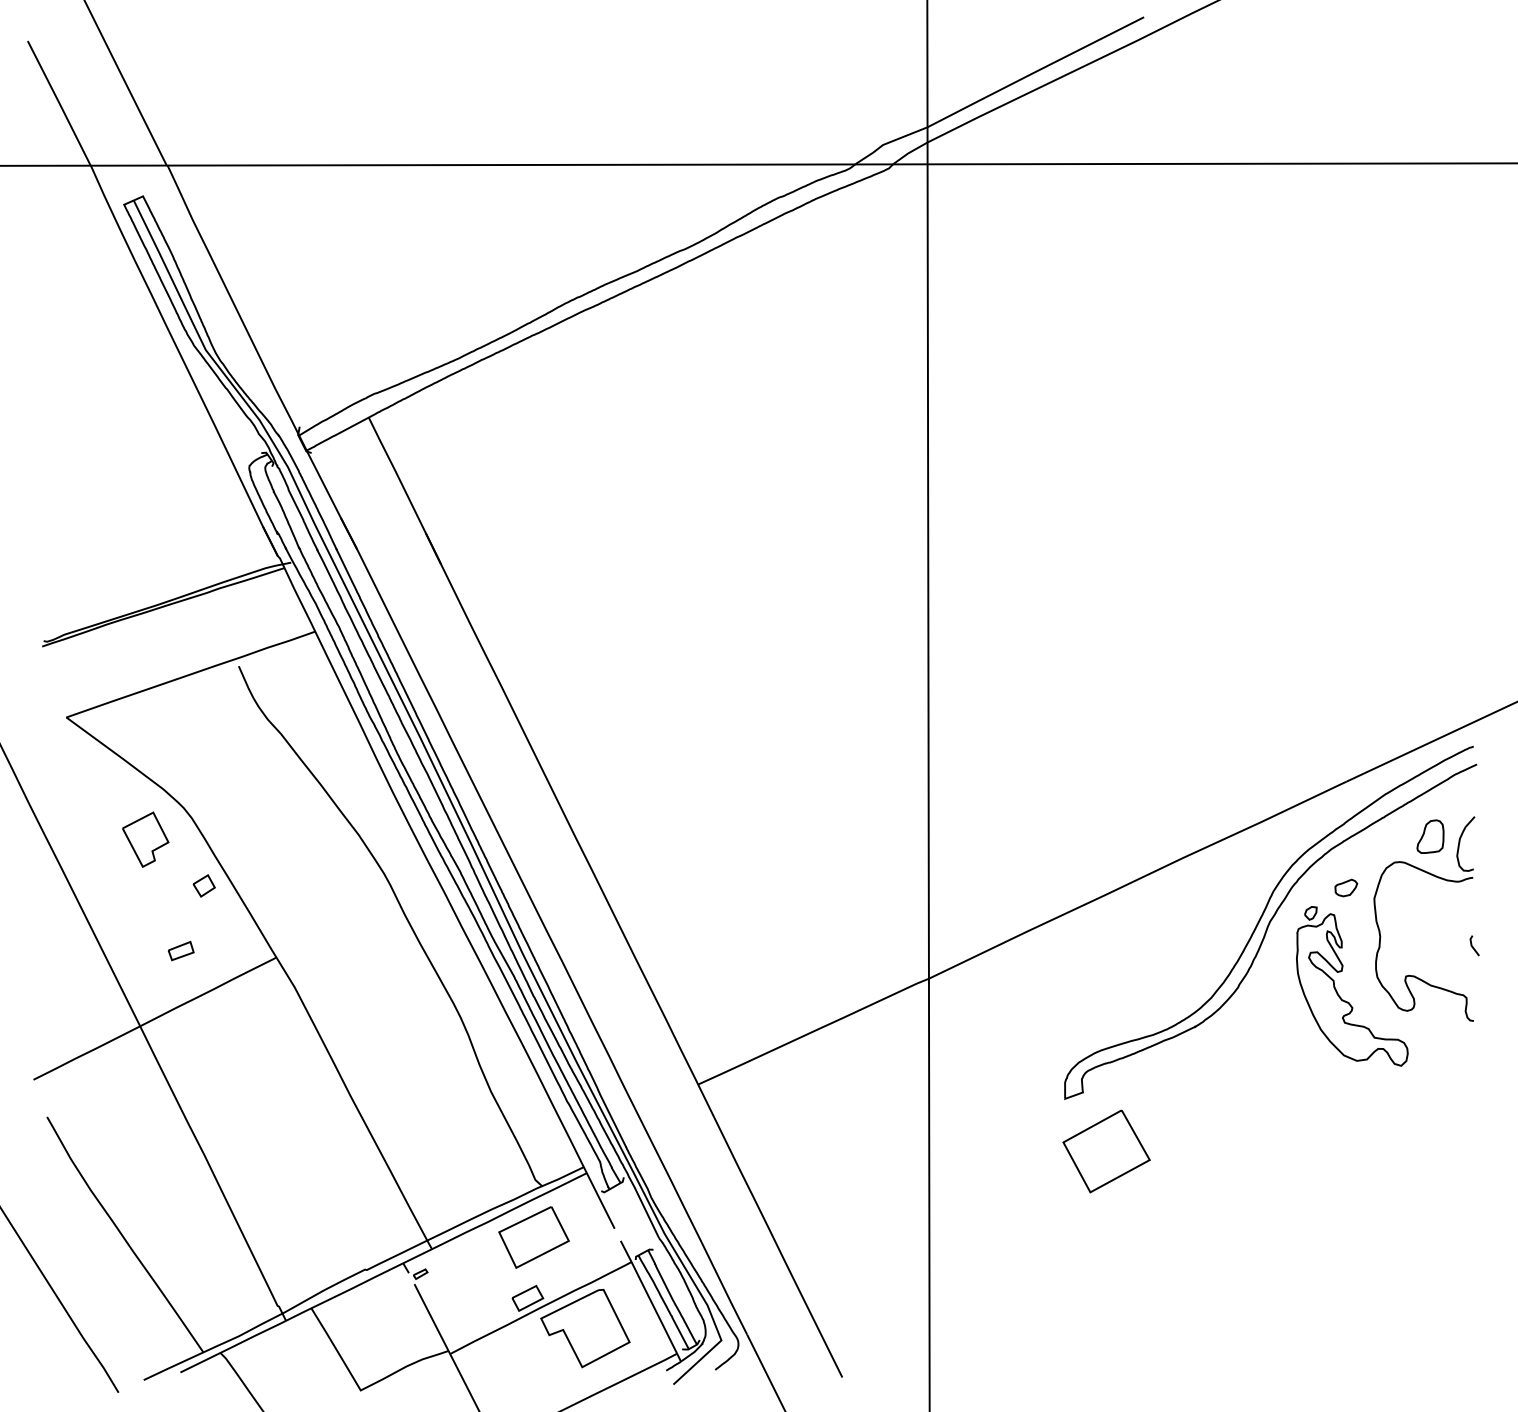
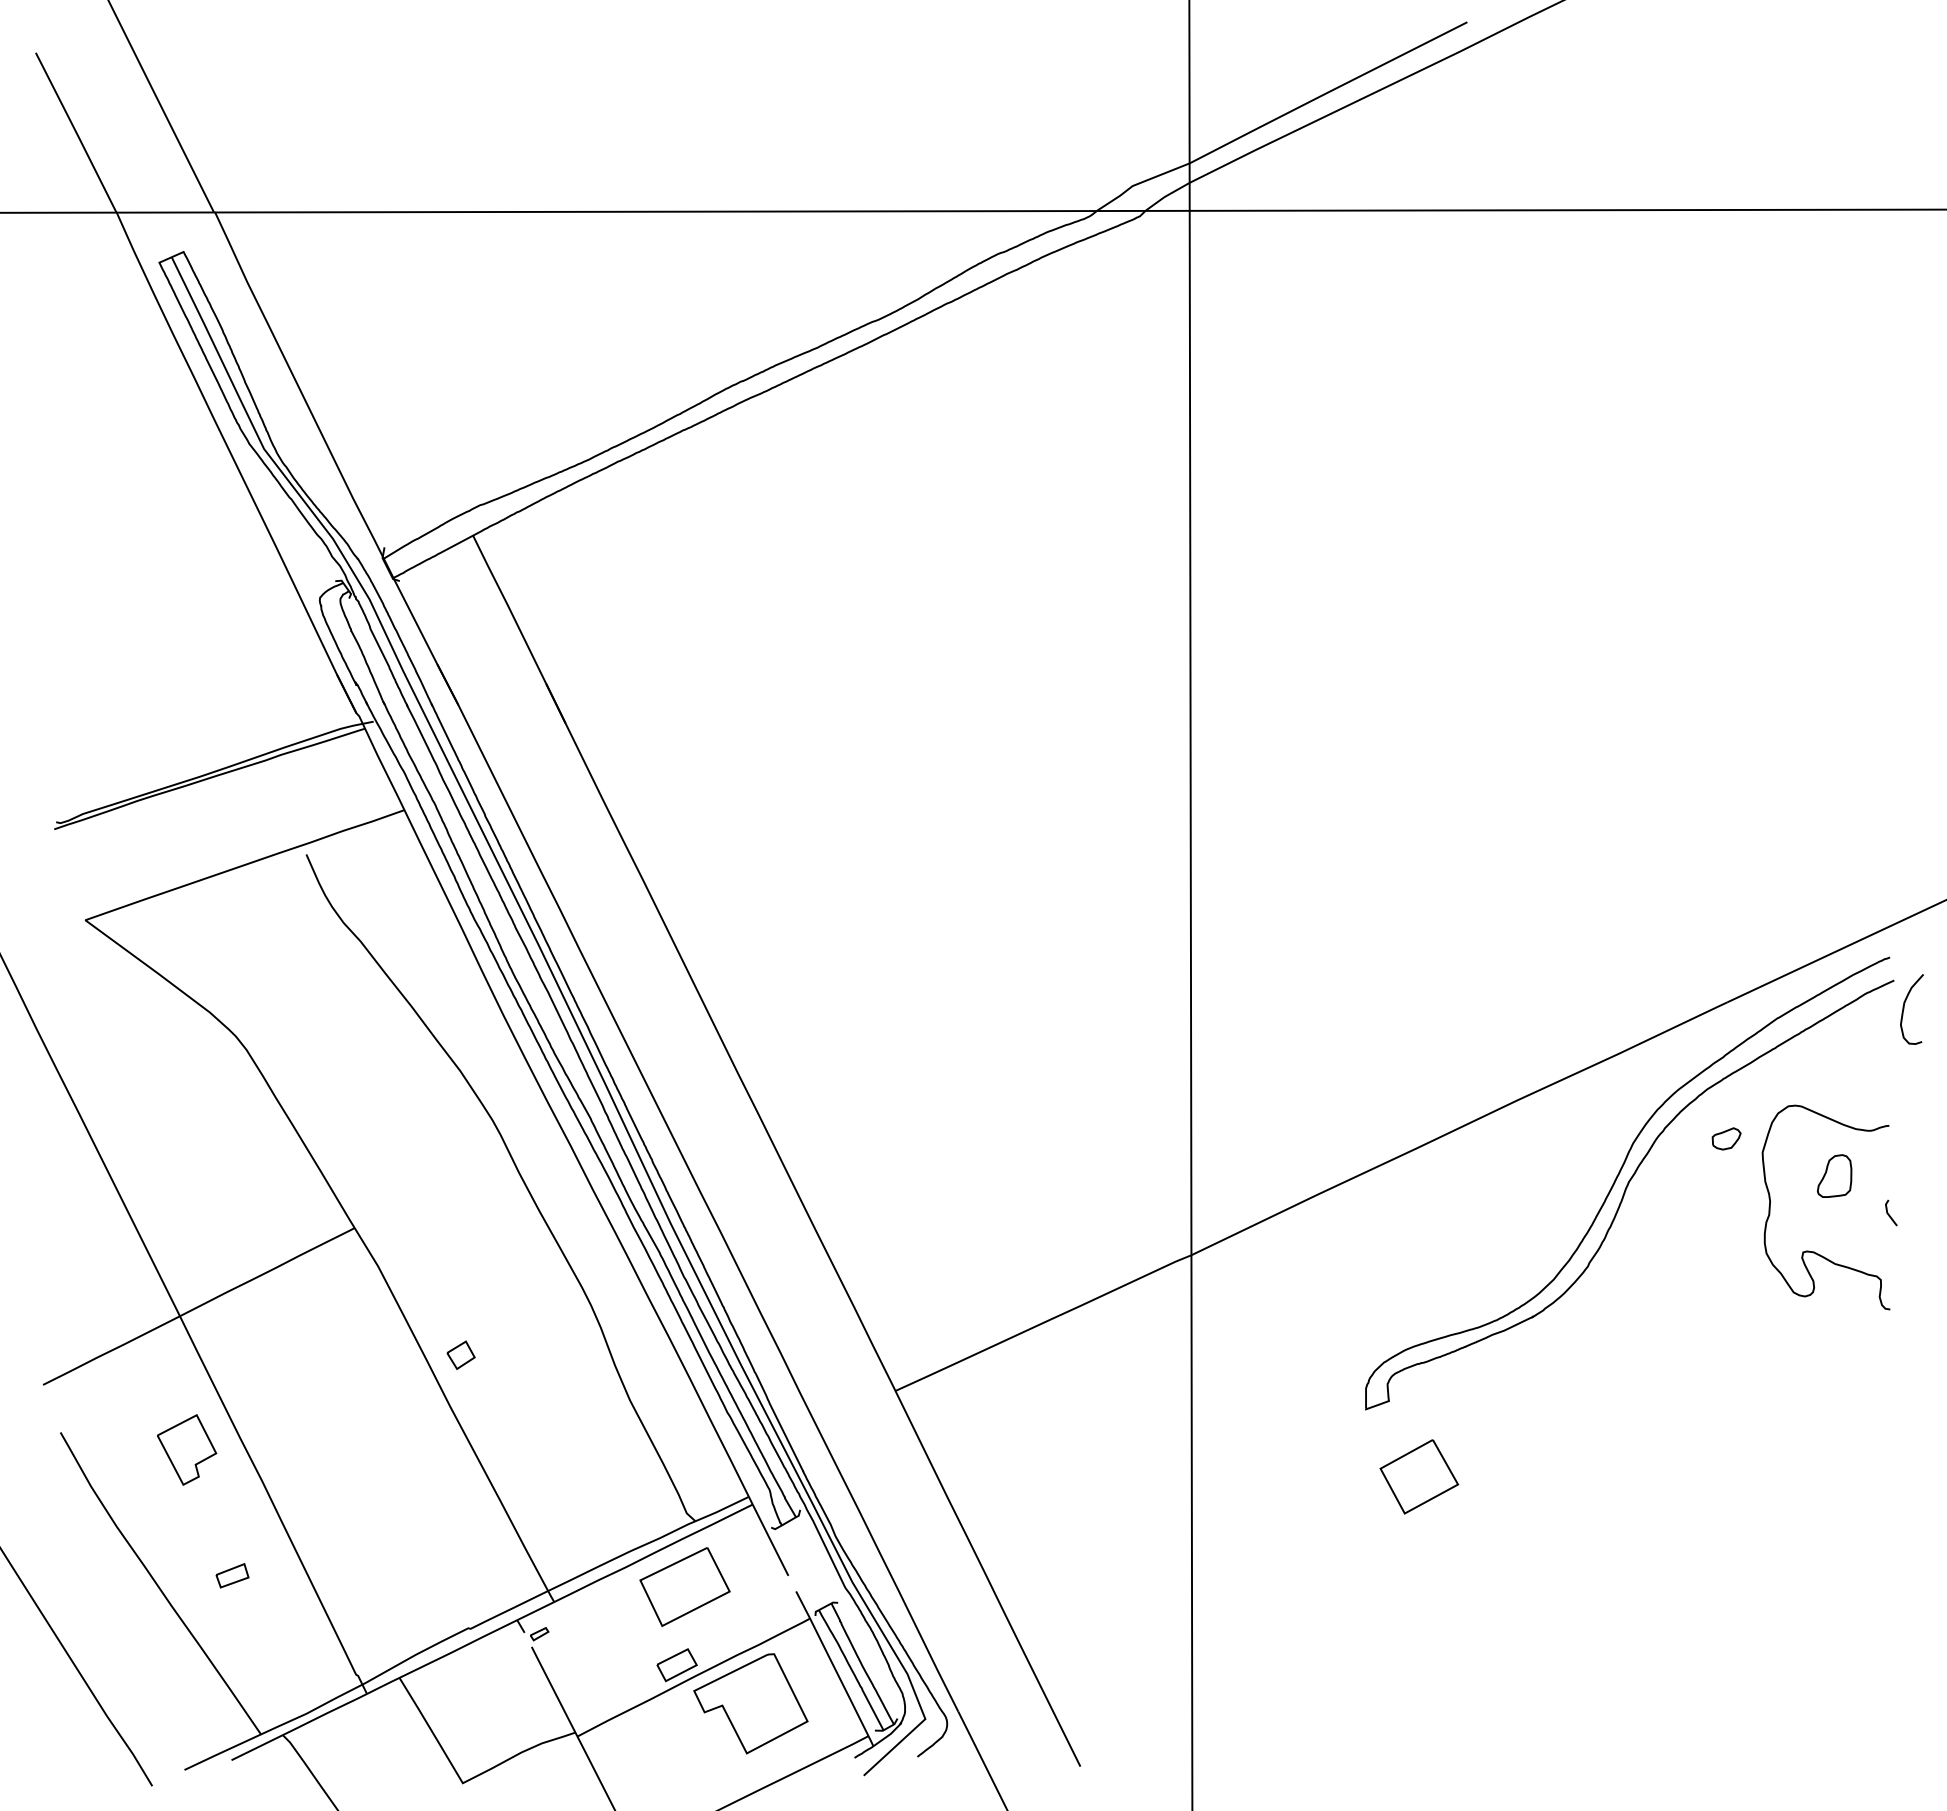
part: (1430, 836) -> (1834, 1175), moved
part: (146, 839) -> (187, 1449), moved
curve: (1460, 844) -> (1904, 1009), moved
part: (203, 885) -> (460, 1354), moved
part: (181, 950) -> (232, 1575), moved
part: (1340, 996) -> (1719, 1278), removed
part: (1106, 1151) -> (1419, 1476), size x0.7

